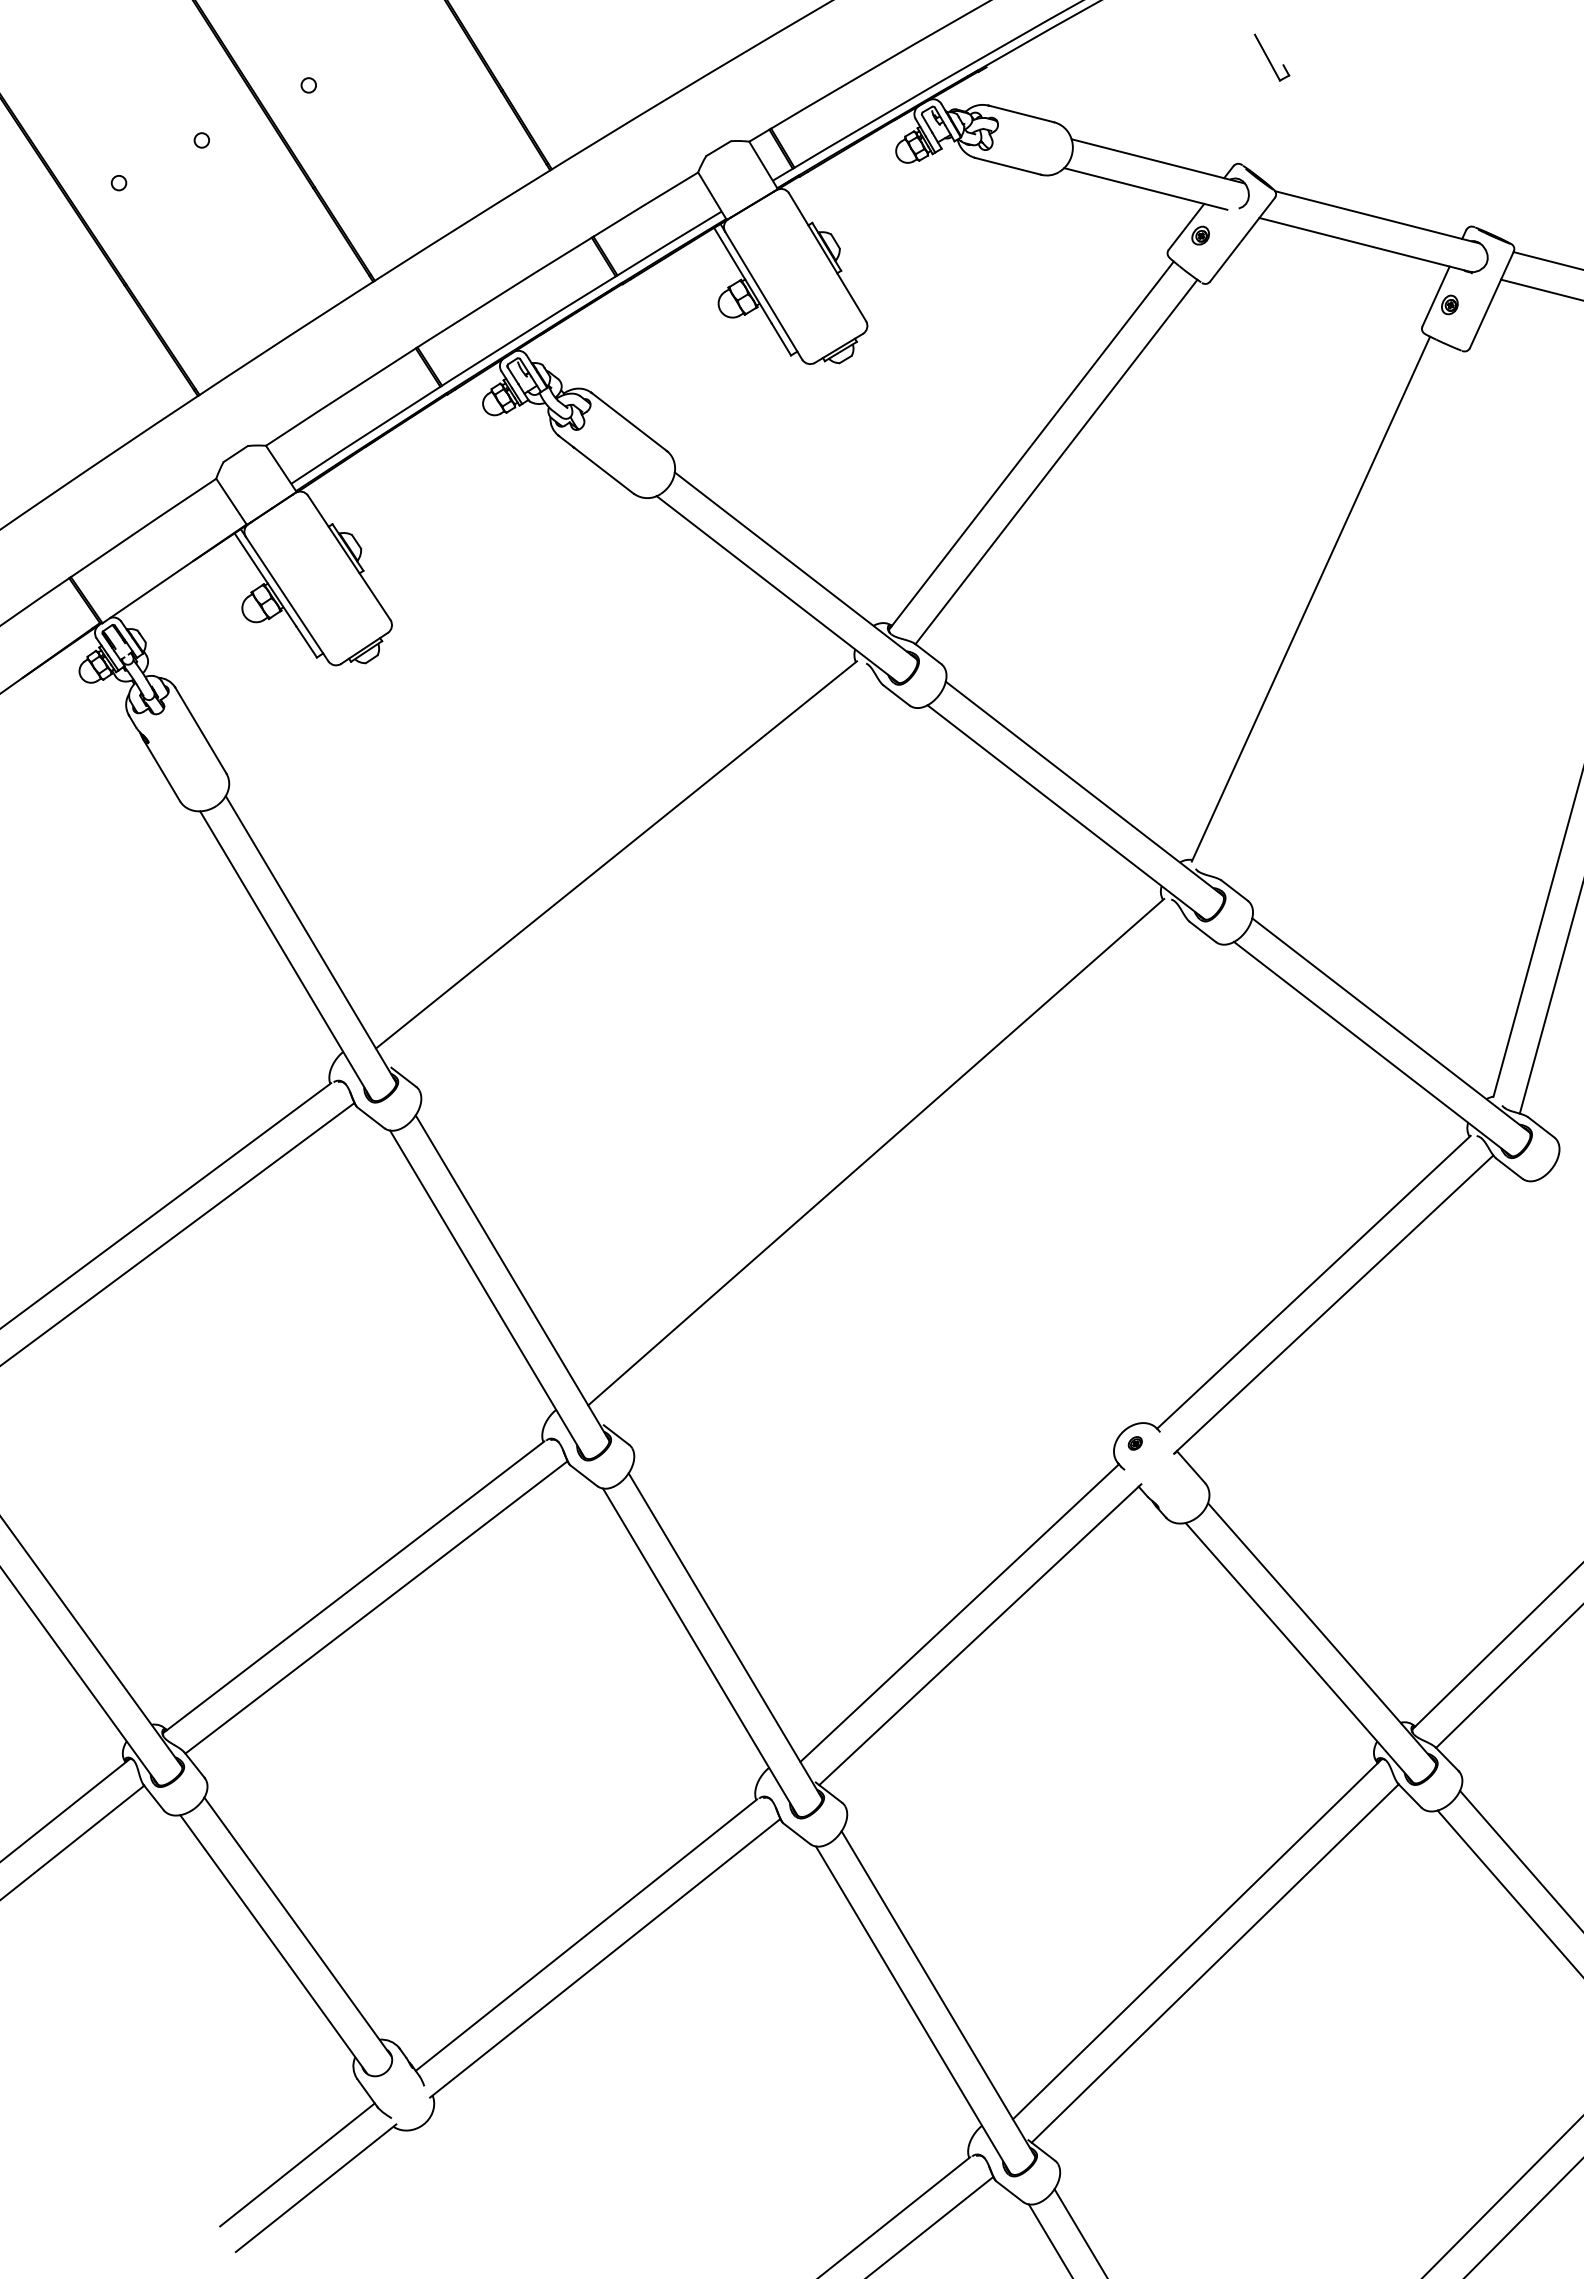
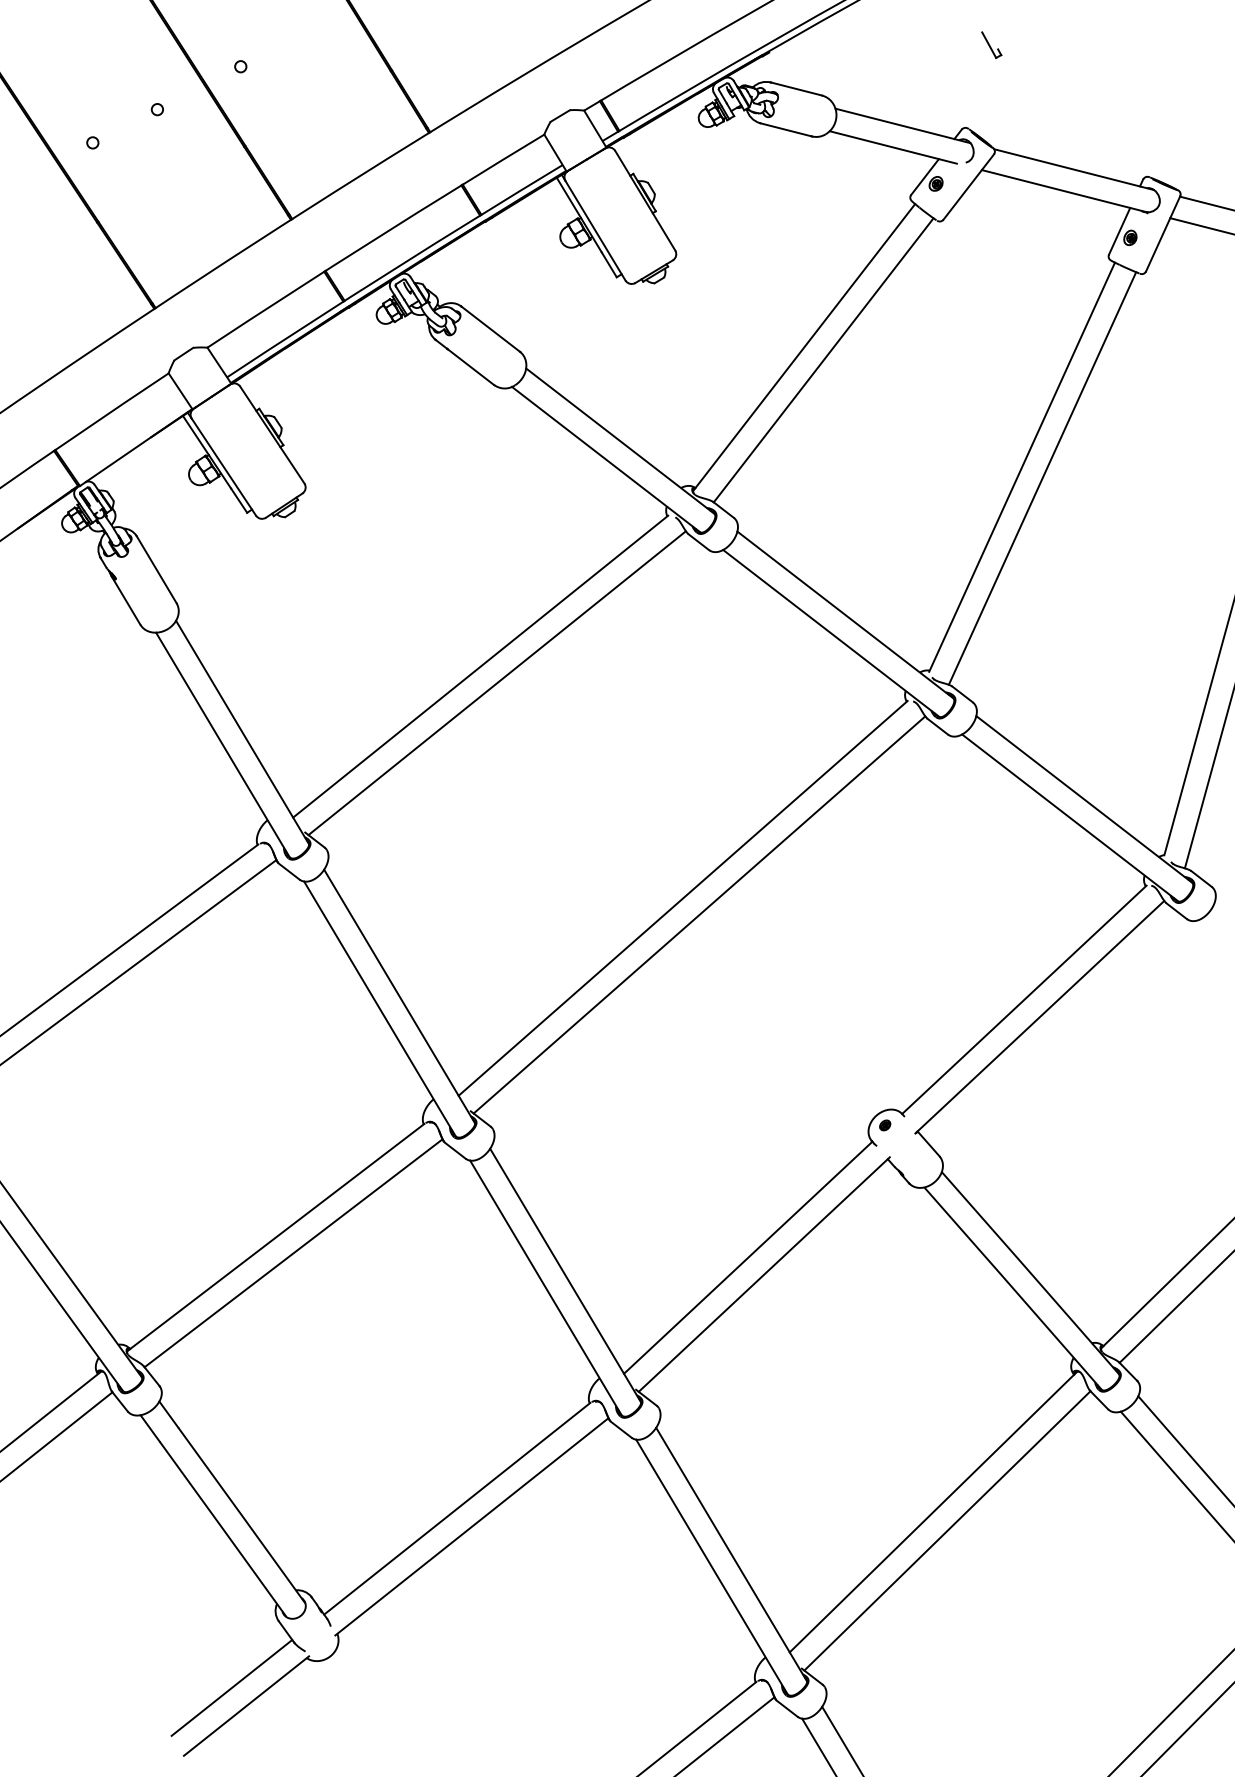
part: (1271, 57) -> (991, 44), size x0.71
line: (1337, 613) -> (1042, 478), added
line: (637, 875) -> (497, 682), added
line: (896, 1173) -> (698, 915), added

